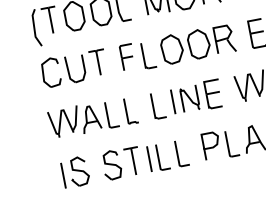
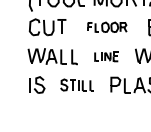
part: (177, 48) -> (107, 27), size x0.6
part: (185, 99) -> (106, 56), size x0.6
part: (144, 157) -> (77, 84), size x0.7

